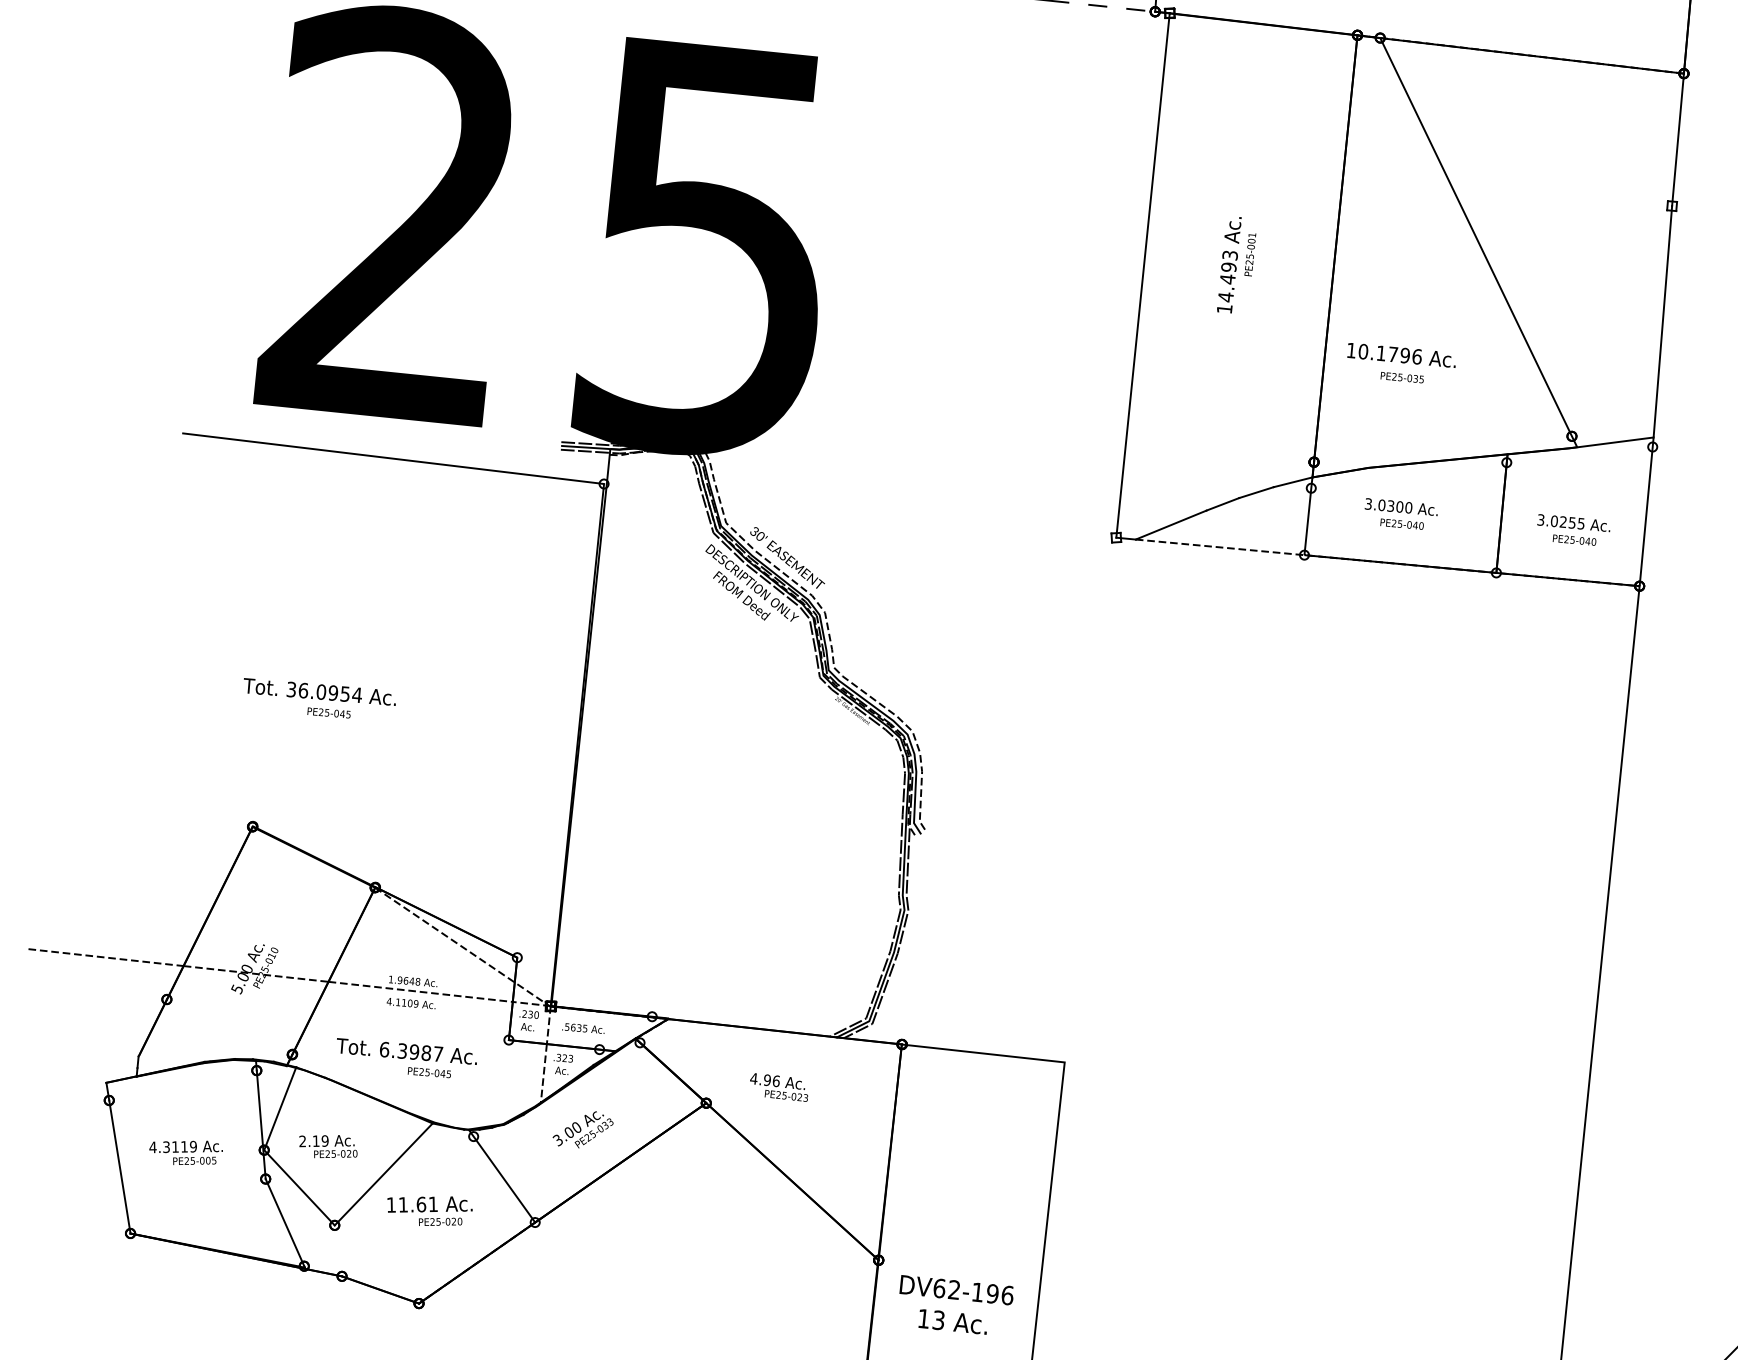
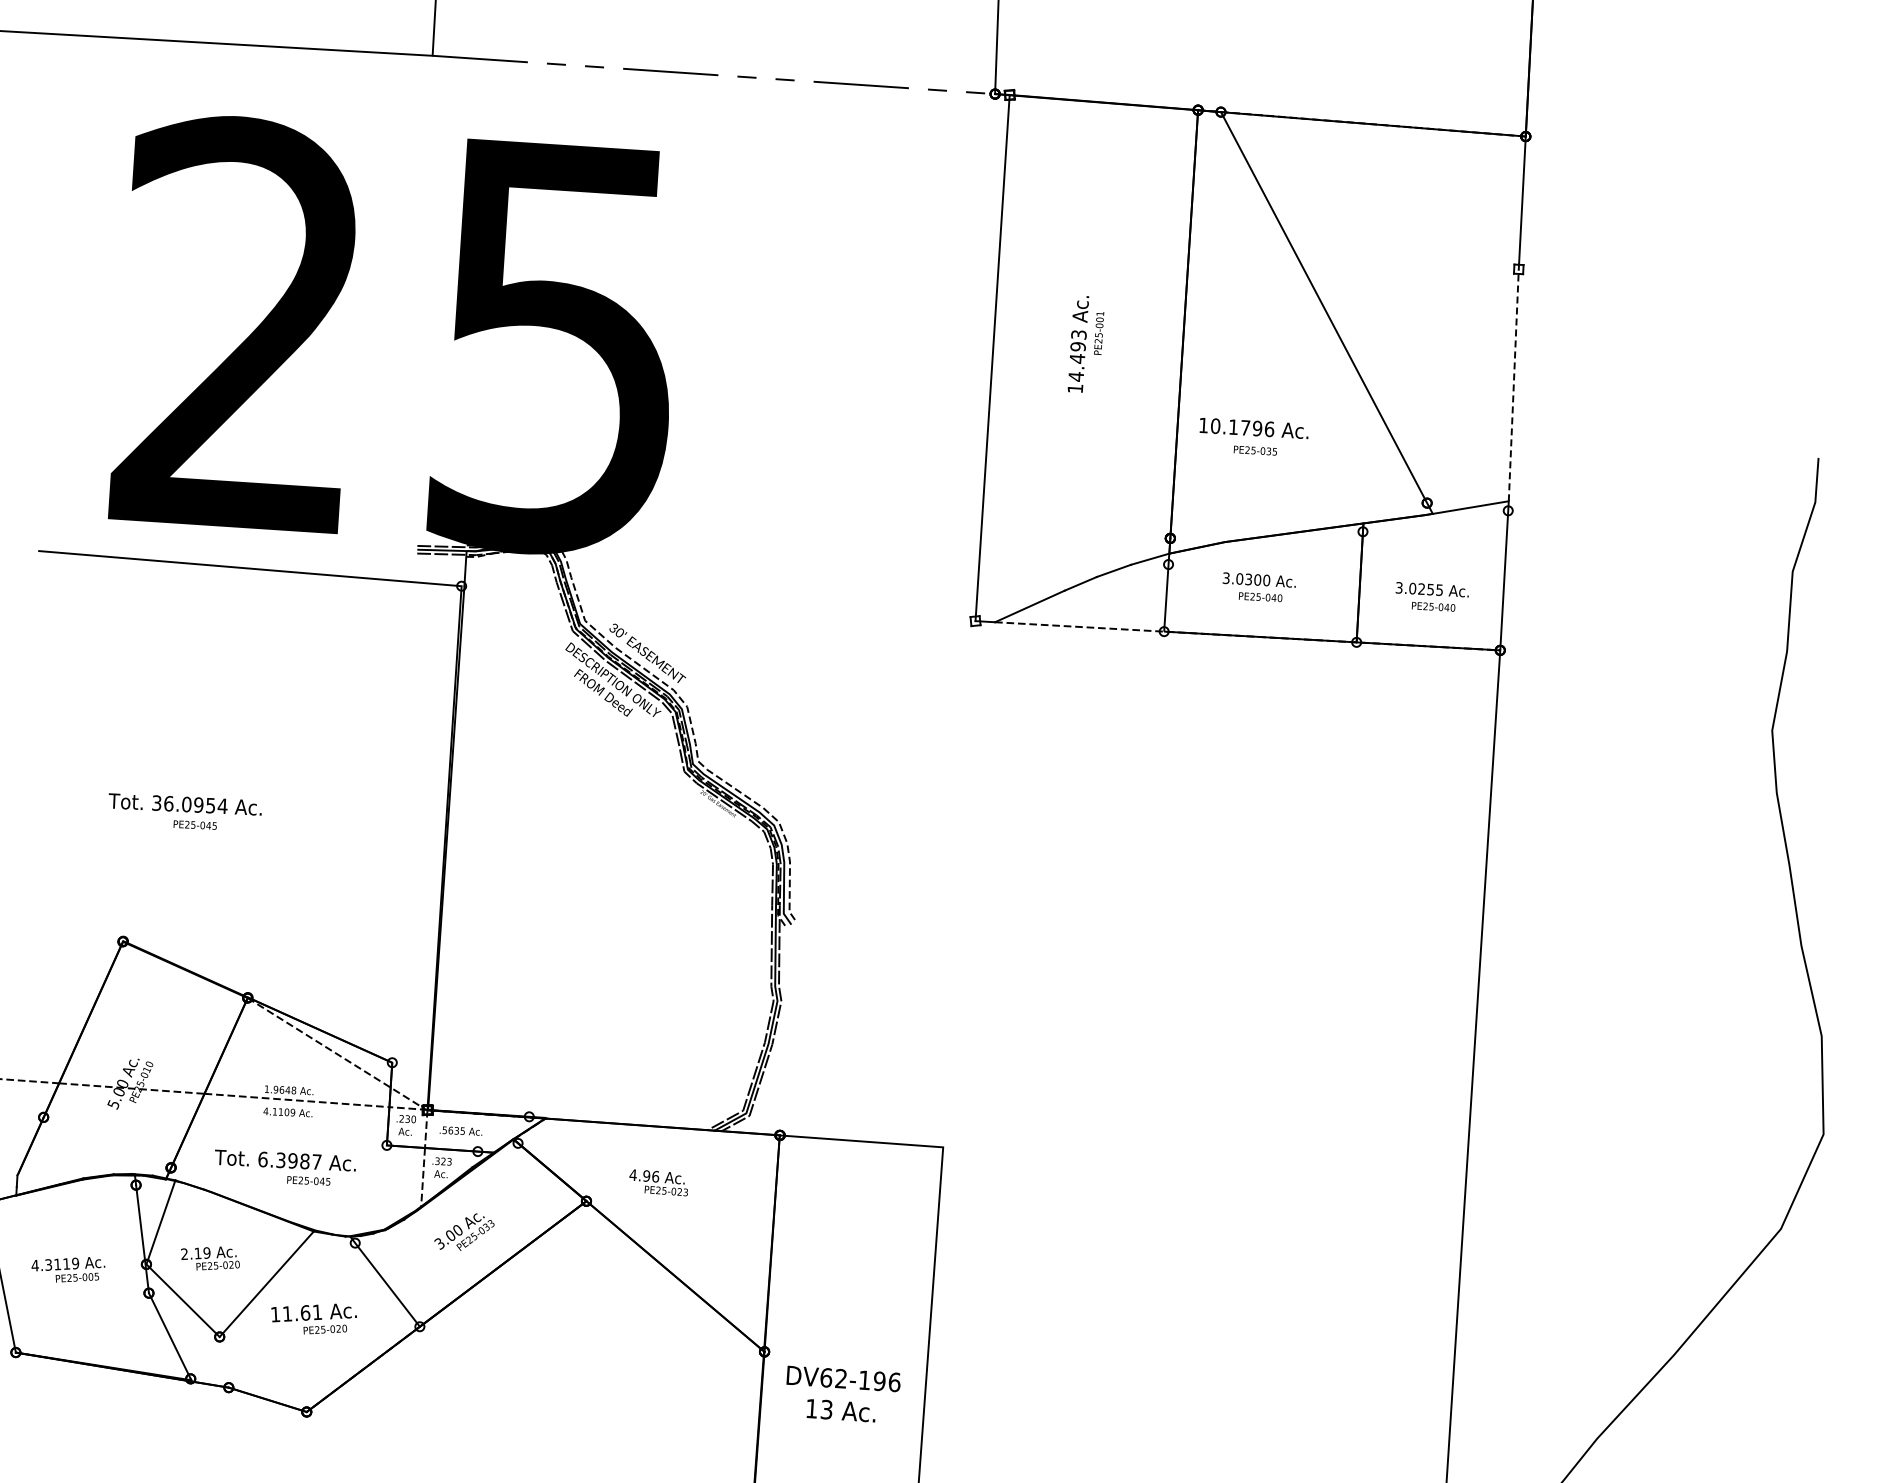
line: (1662, 320) -> (1513, 384), solid -> dashed

